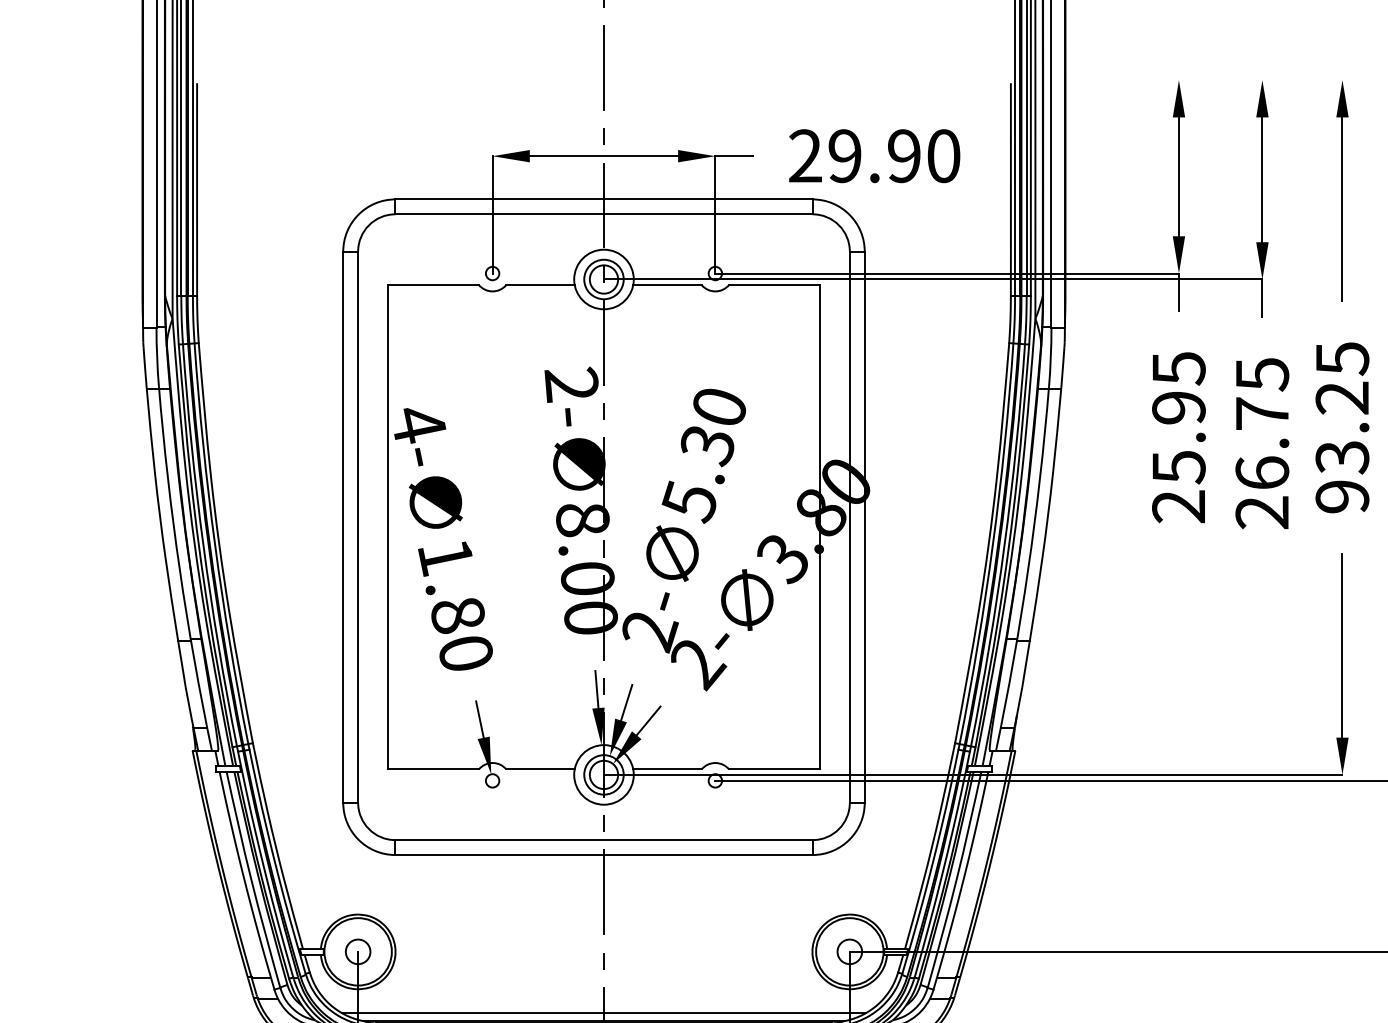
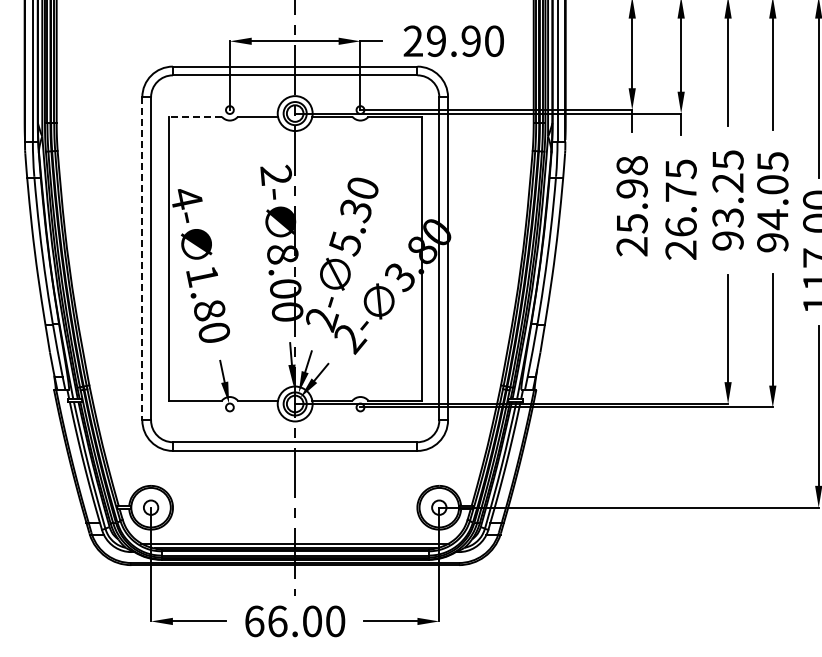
line: (433, 284) -> (195, 116), solid -> dashed
text: (1177, 368) -> (631, 165), 25.95 -> 25.98
line: (343, 526) -> (142, 258), solid -> dashed

